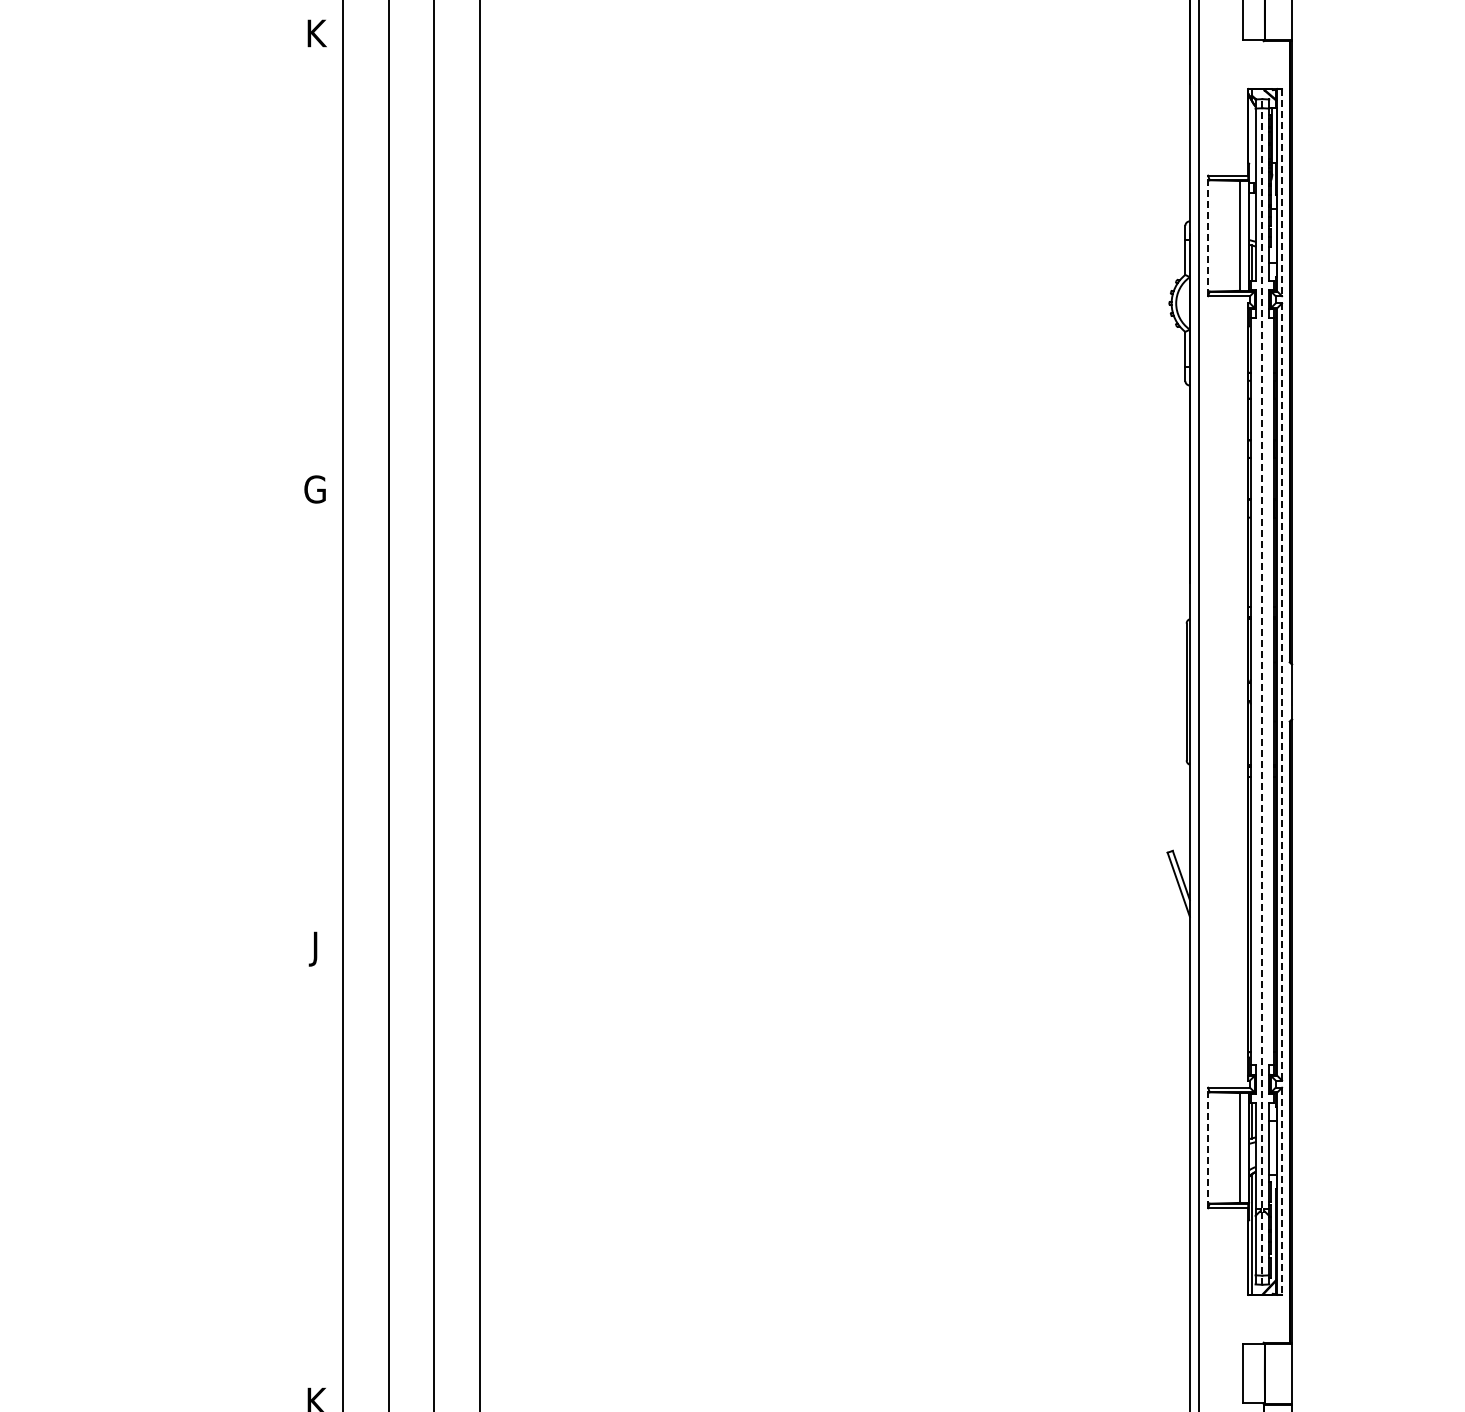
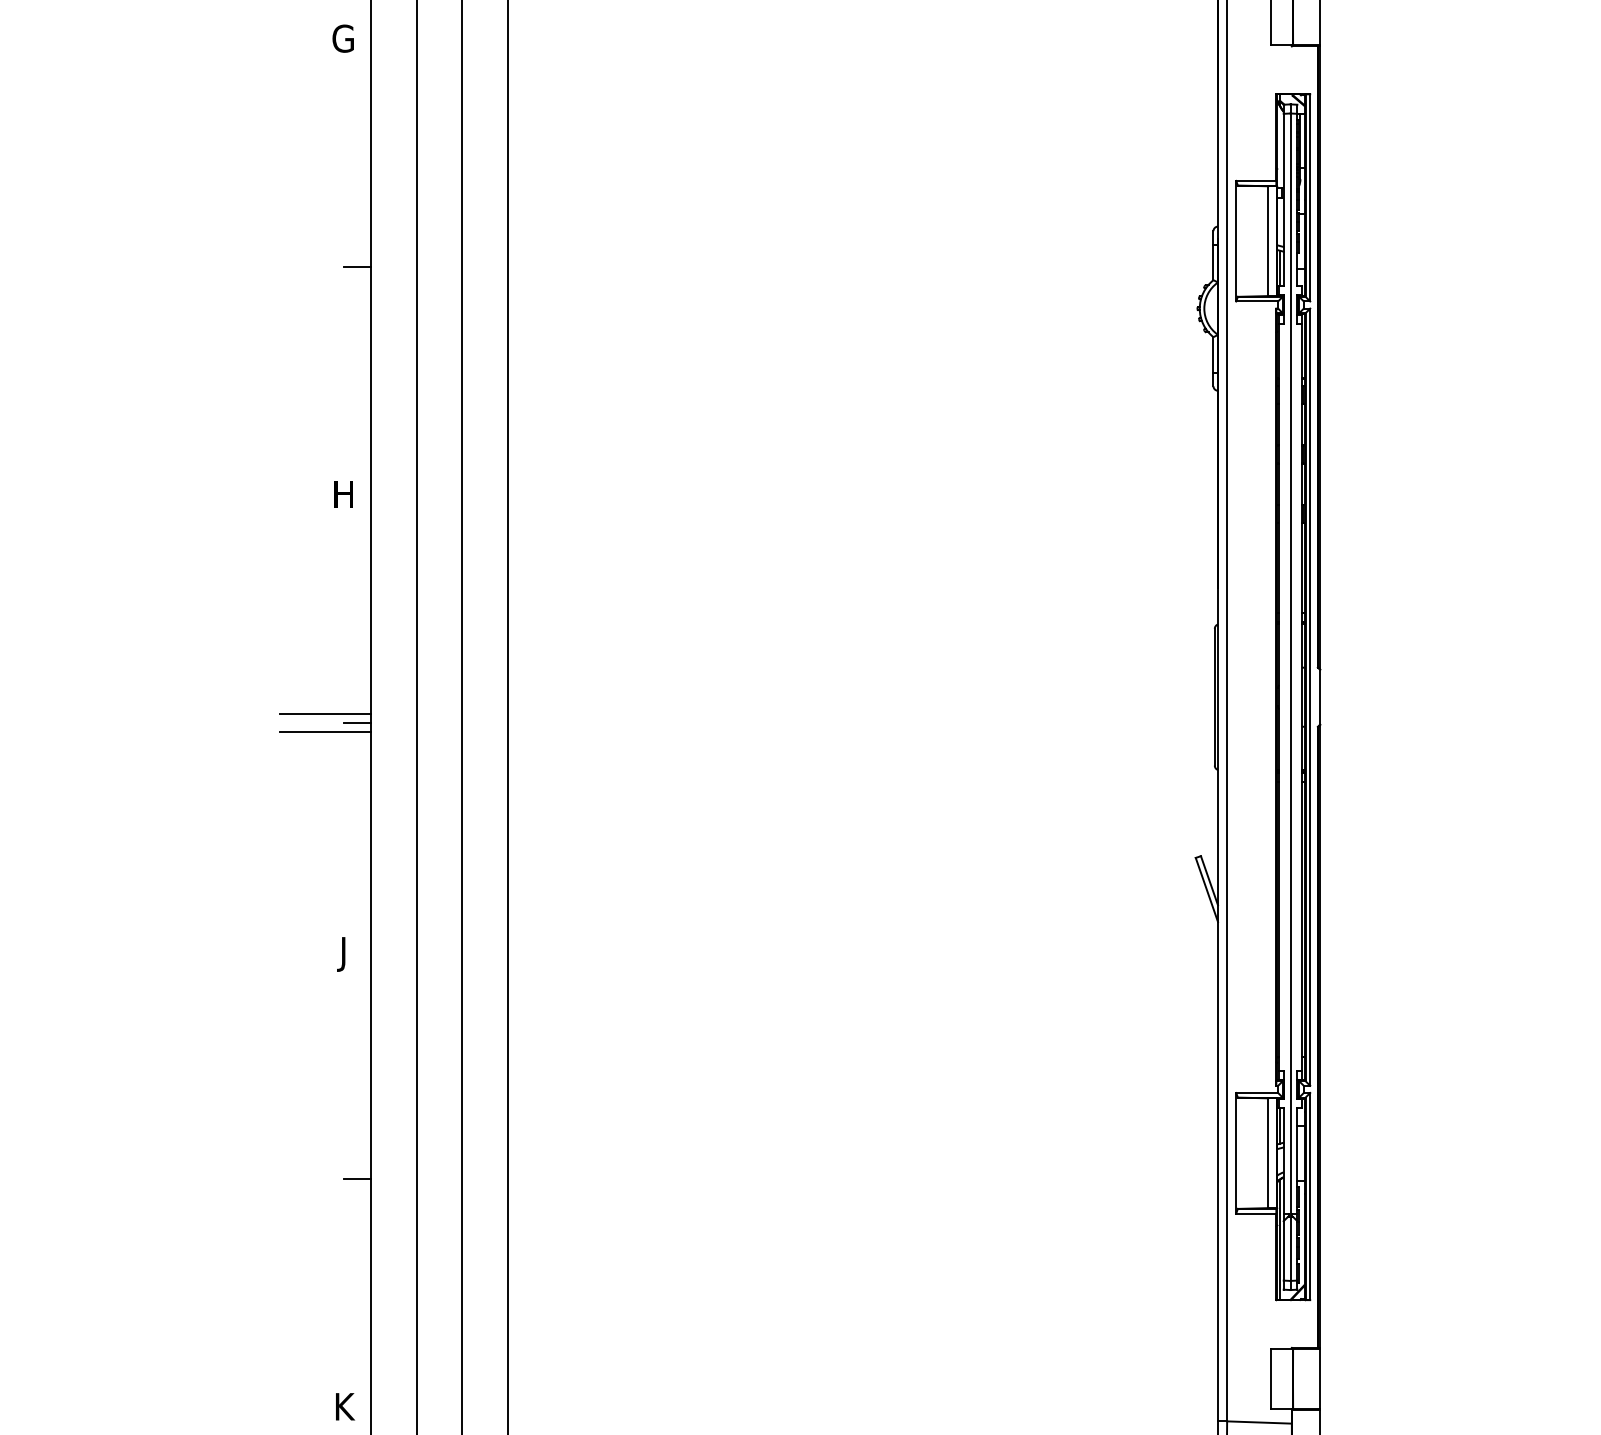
text: (315, 33) -> (343, 38), K -> G
line: (1282, 192) -> (1310, 197), dashed -> solid
line: (1208, 235) -> (1236, 240), dashed -> solid
line: (329, 261) -> (357, 266), added
text: (314, 489) -> (342, 494), G -> H
line: (1262, 692) -> (1290, 697), dashed -> solid
line: (1282, 692) -> (1310, 697), dashed -> solid
line: (297, 708) -> (325, 713), added
line: (329, 717) -> (357, 722), added
line: (297, 726) -> (325, 731), added
line: (1208, 1147) -> (1236, 1152), dashed -> solid
line: (329, 1173) -> (357, 1178), added
line: (1282, 1191) -> (1310, 1196), dashed -> solid

